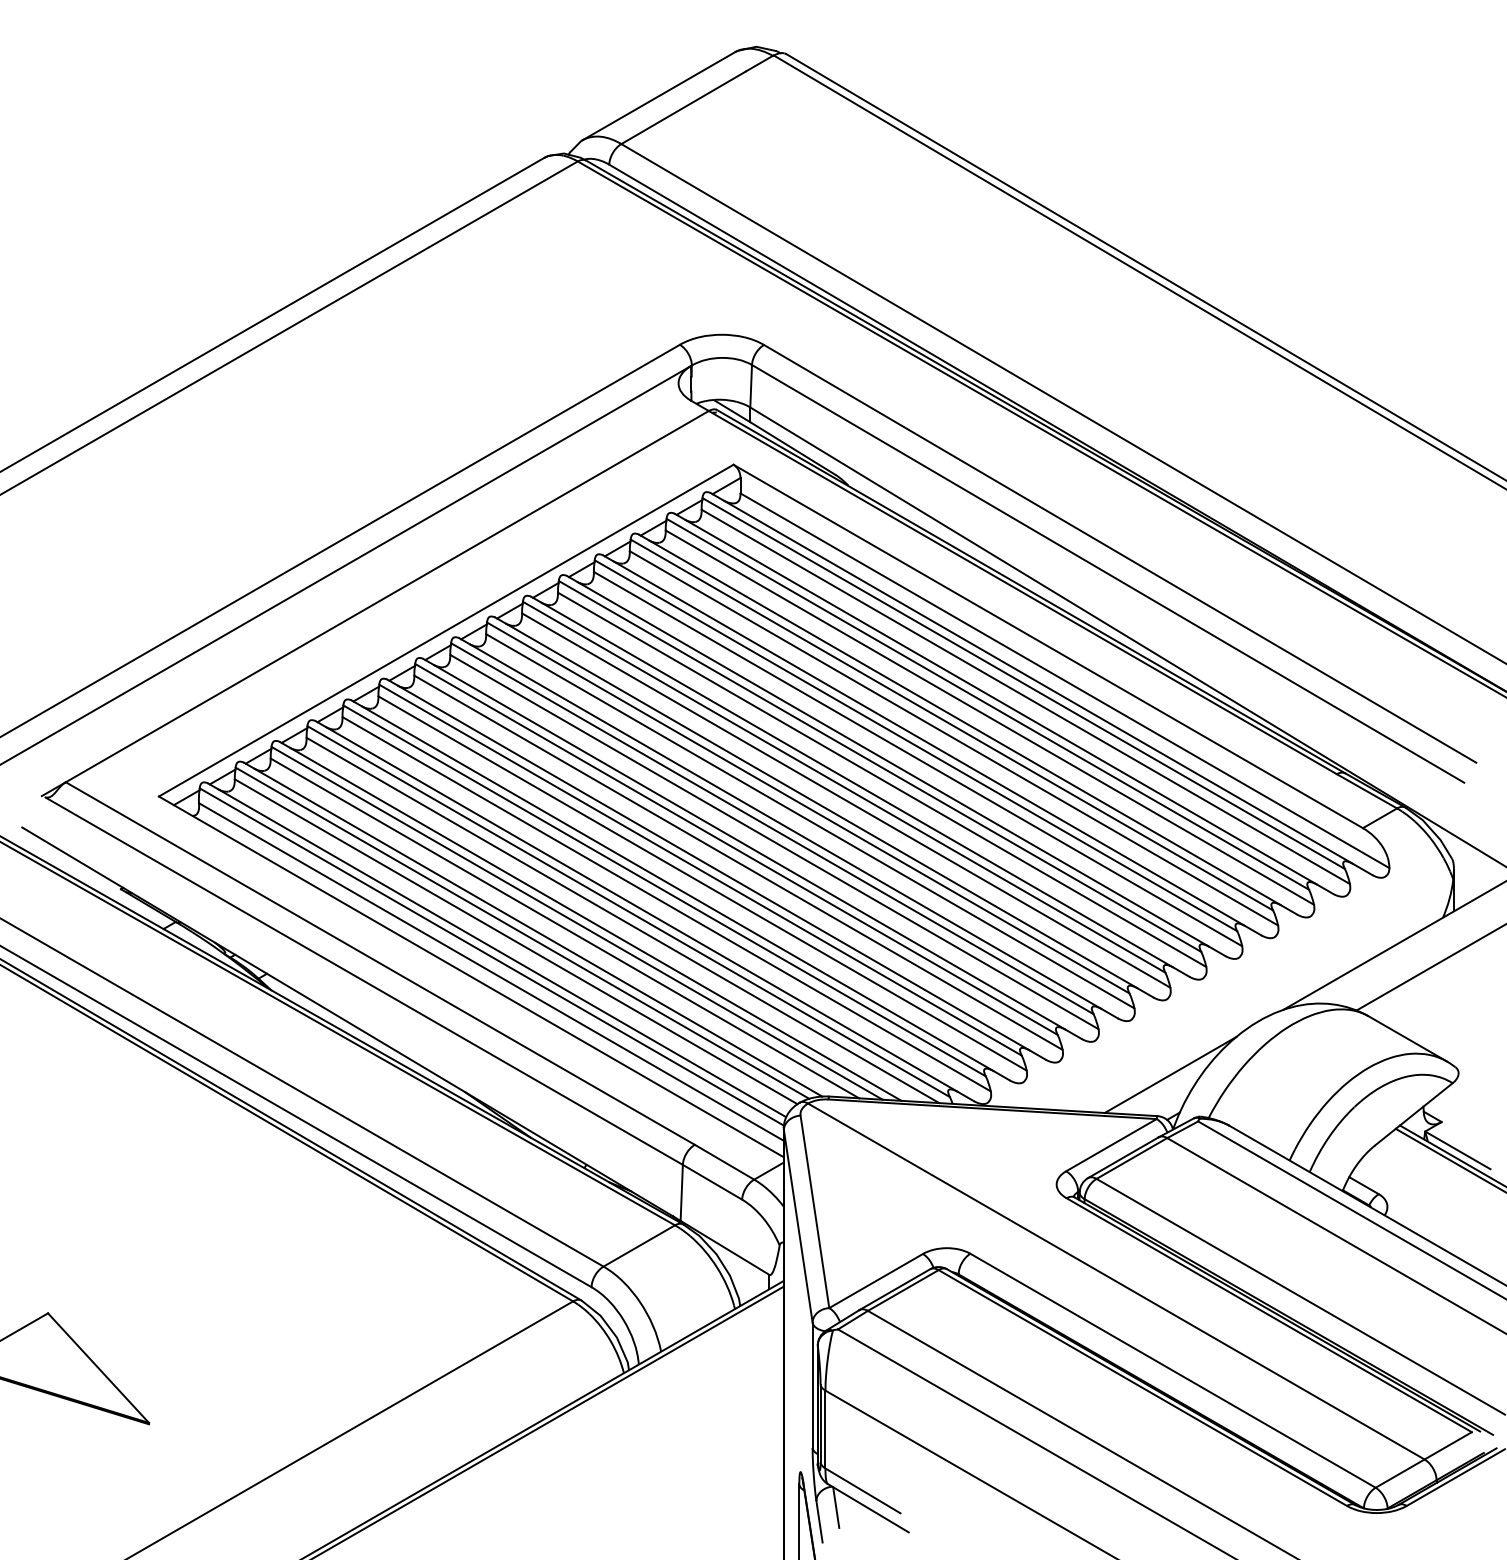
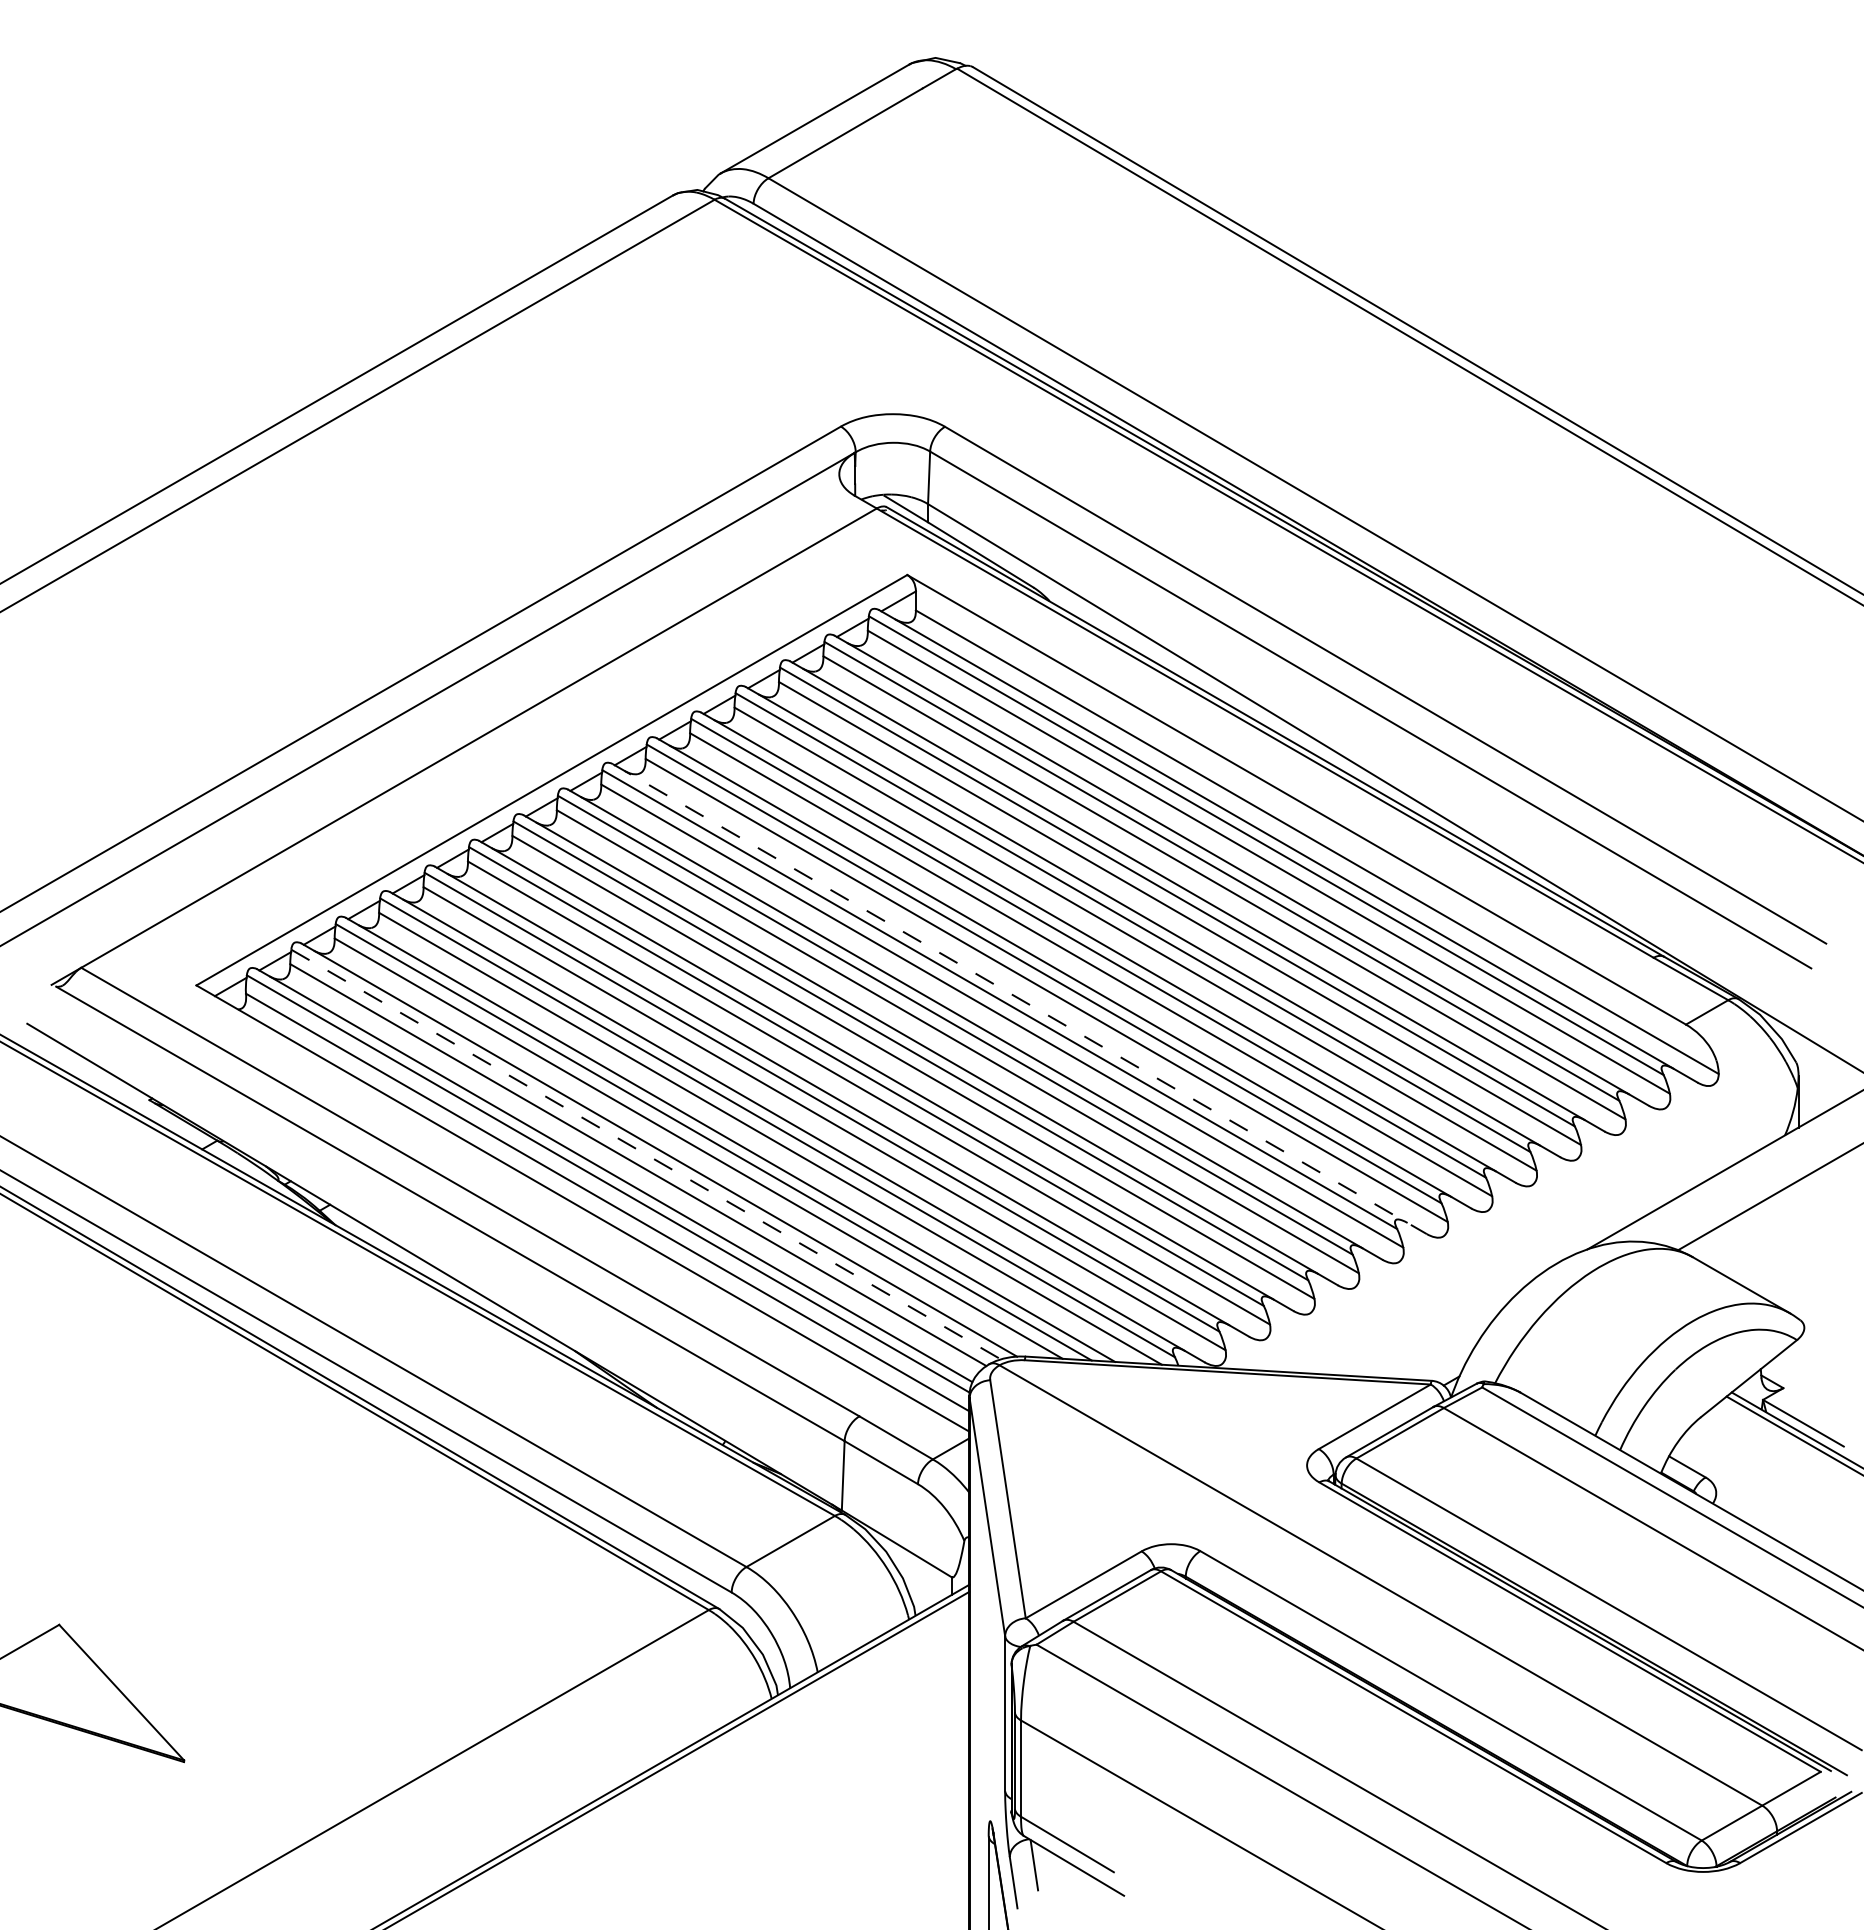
line: (824, 807) -> (1019, 999), solid -> dashed
line: (522, 933) -> (646, 1154), solid -> dashed
line: (1170, 1074) -> (1447, 1329), removed

